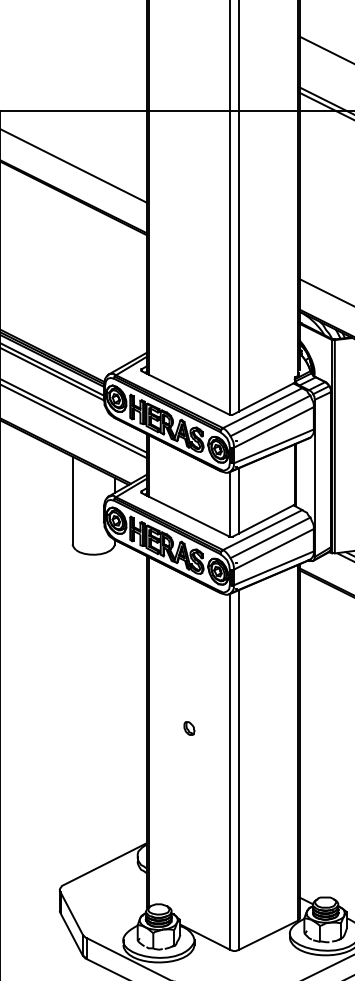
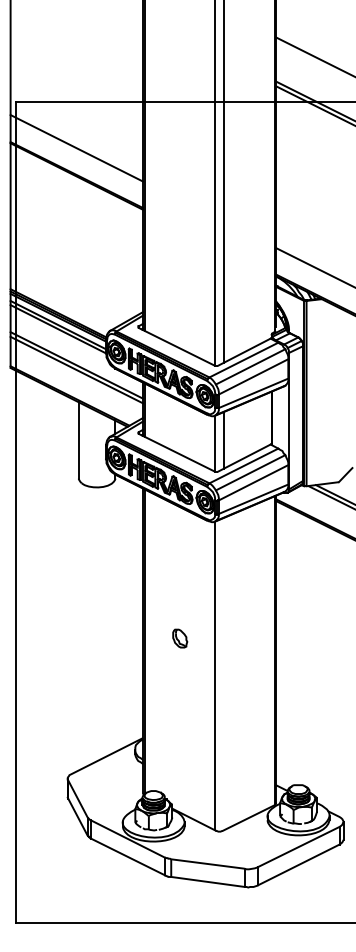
part: (189, 727) -> (180, 637), size x1.6
line: (239, 770) -> (223, 674), removed

